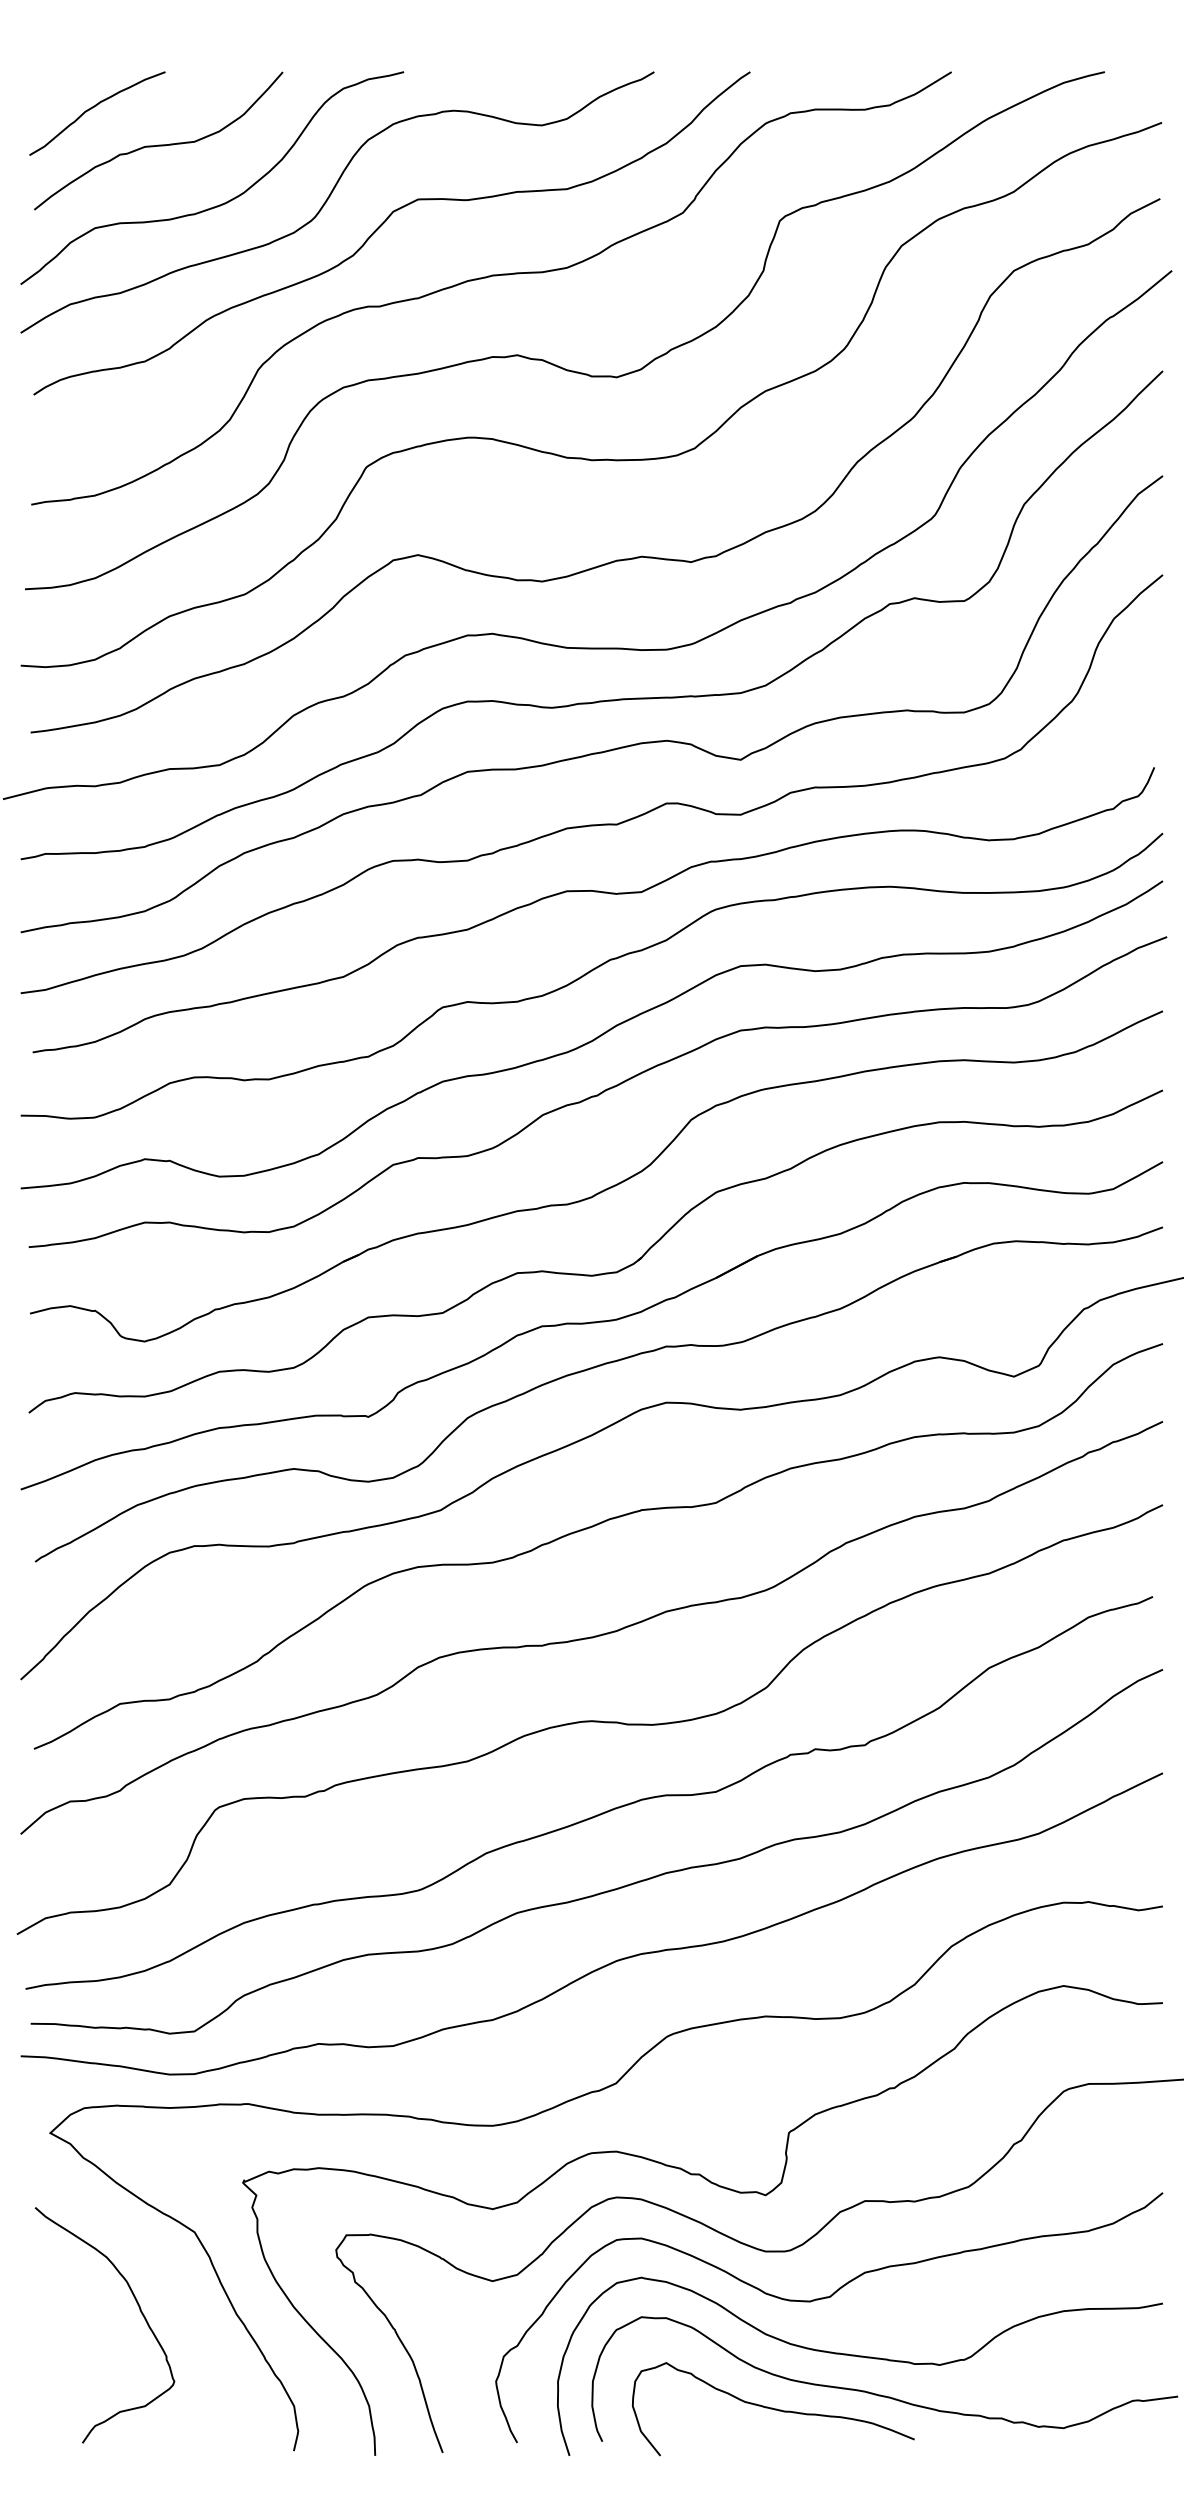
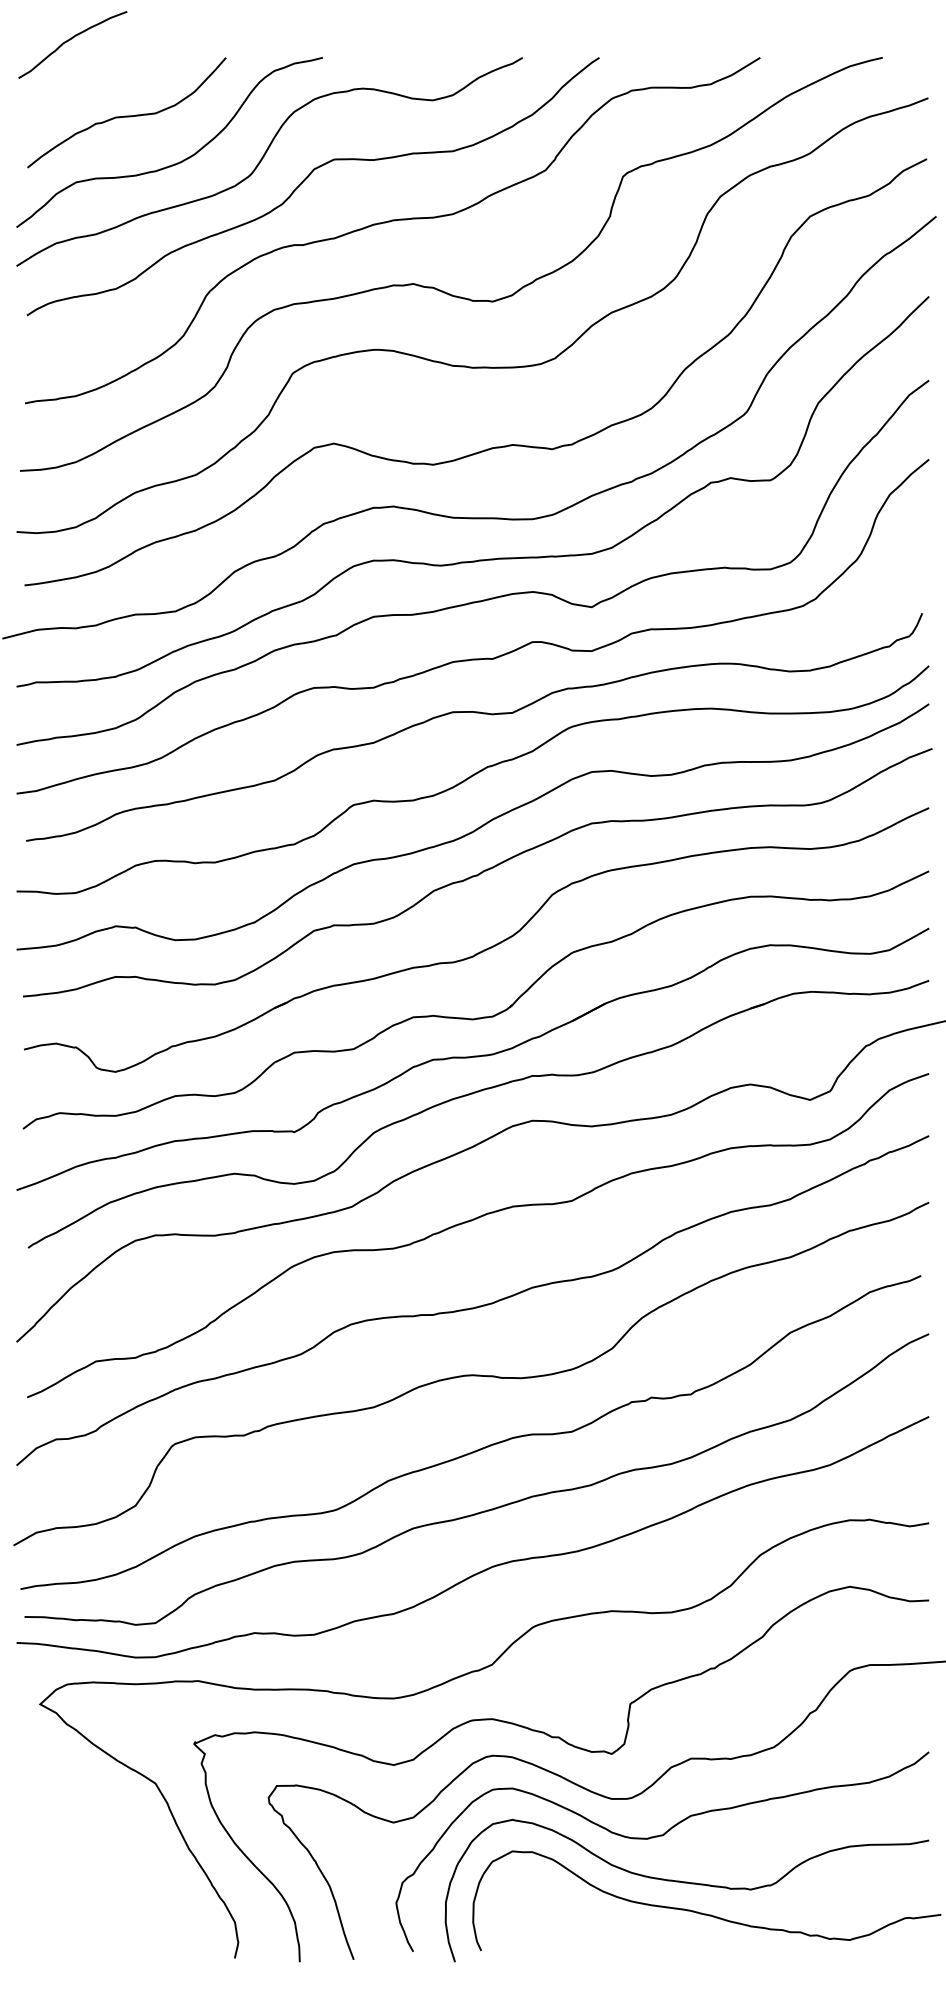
curve: (94, 108) -> (70, 40), moved
curve: (139, 2311) -> (111, 1846), removed
curve: (772, 2408) -> (617, 1924), removed

